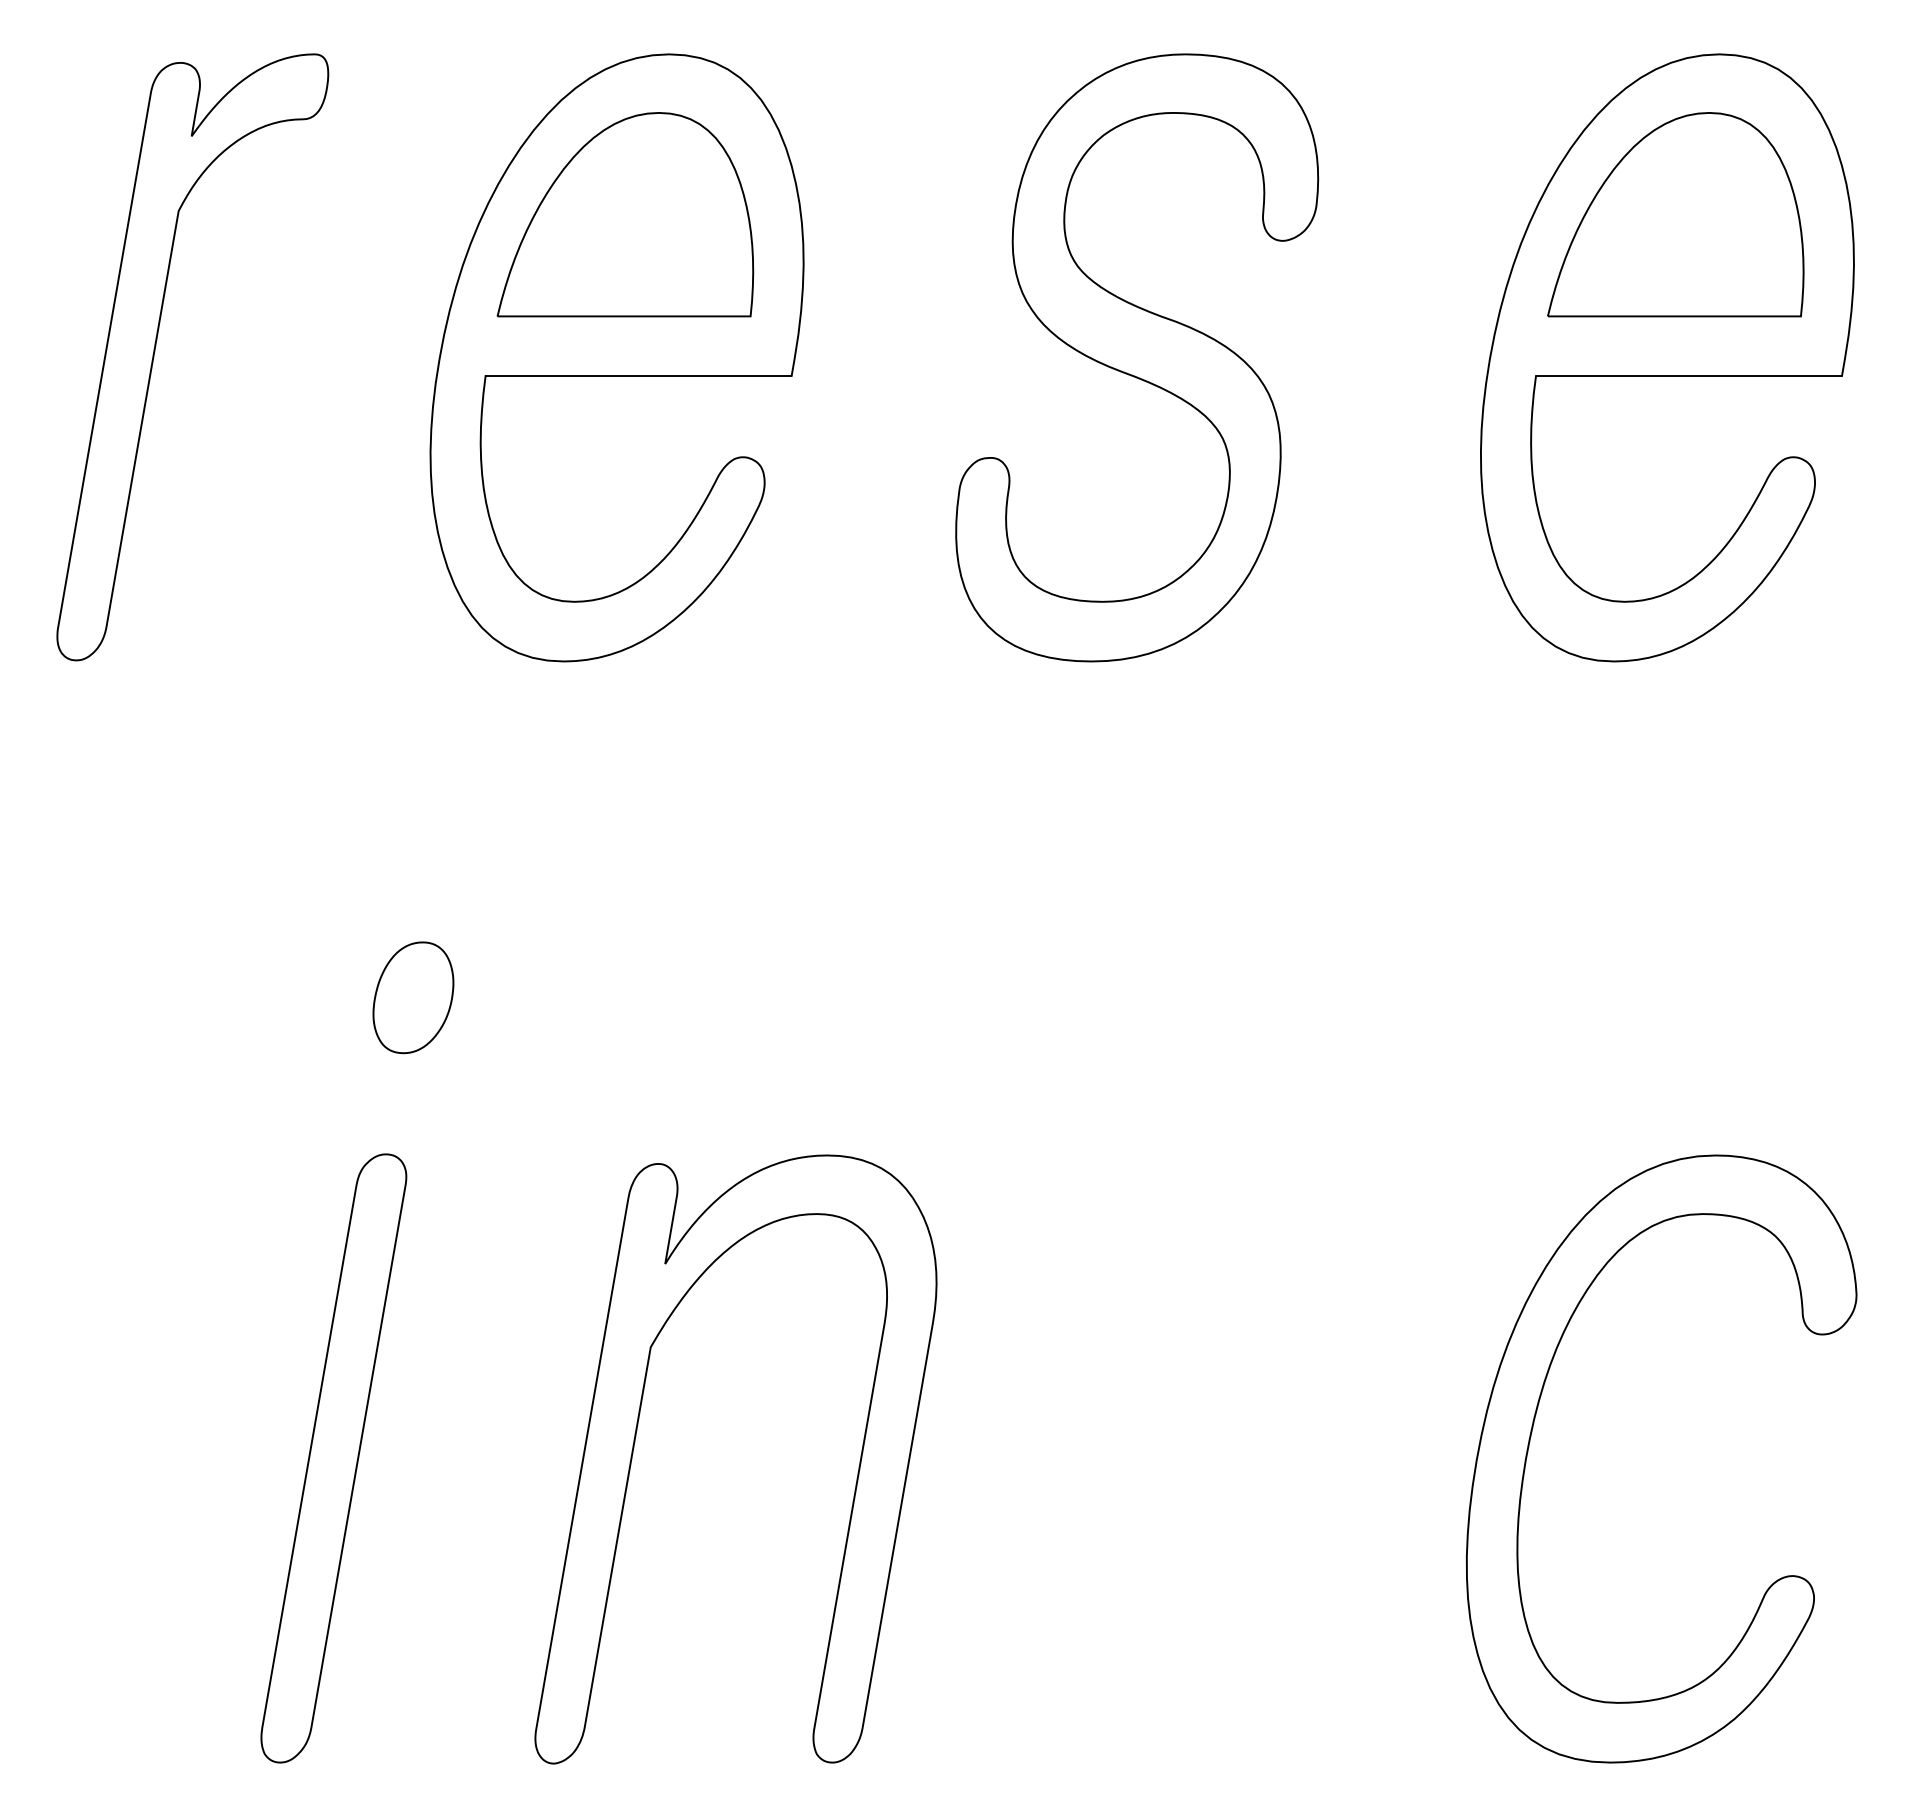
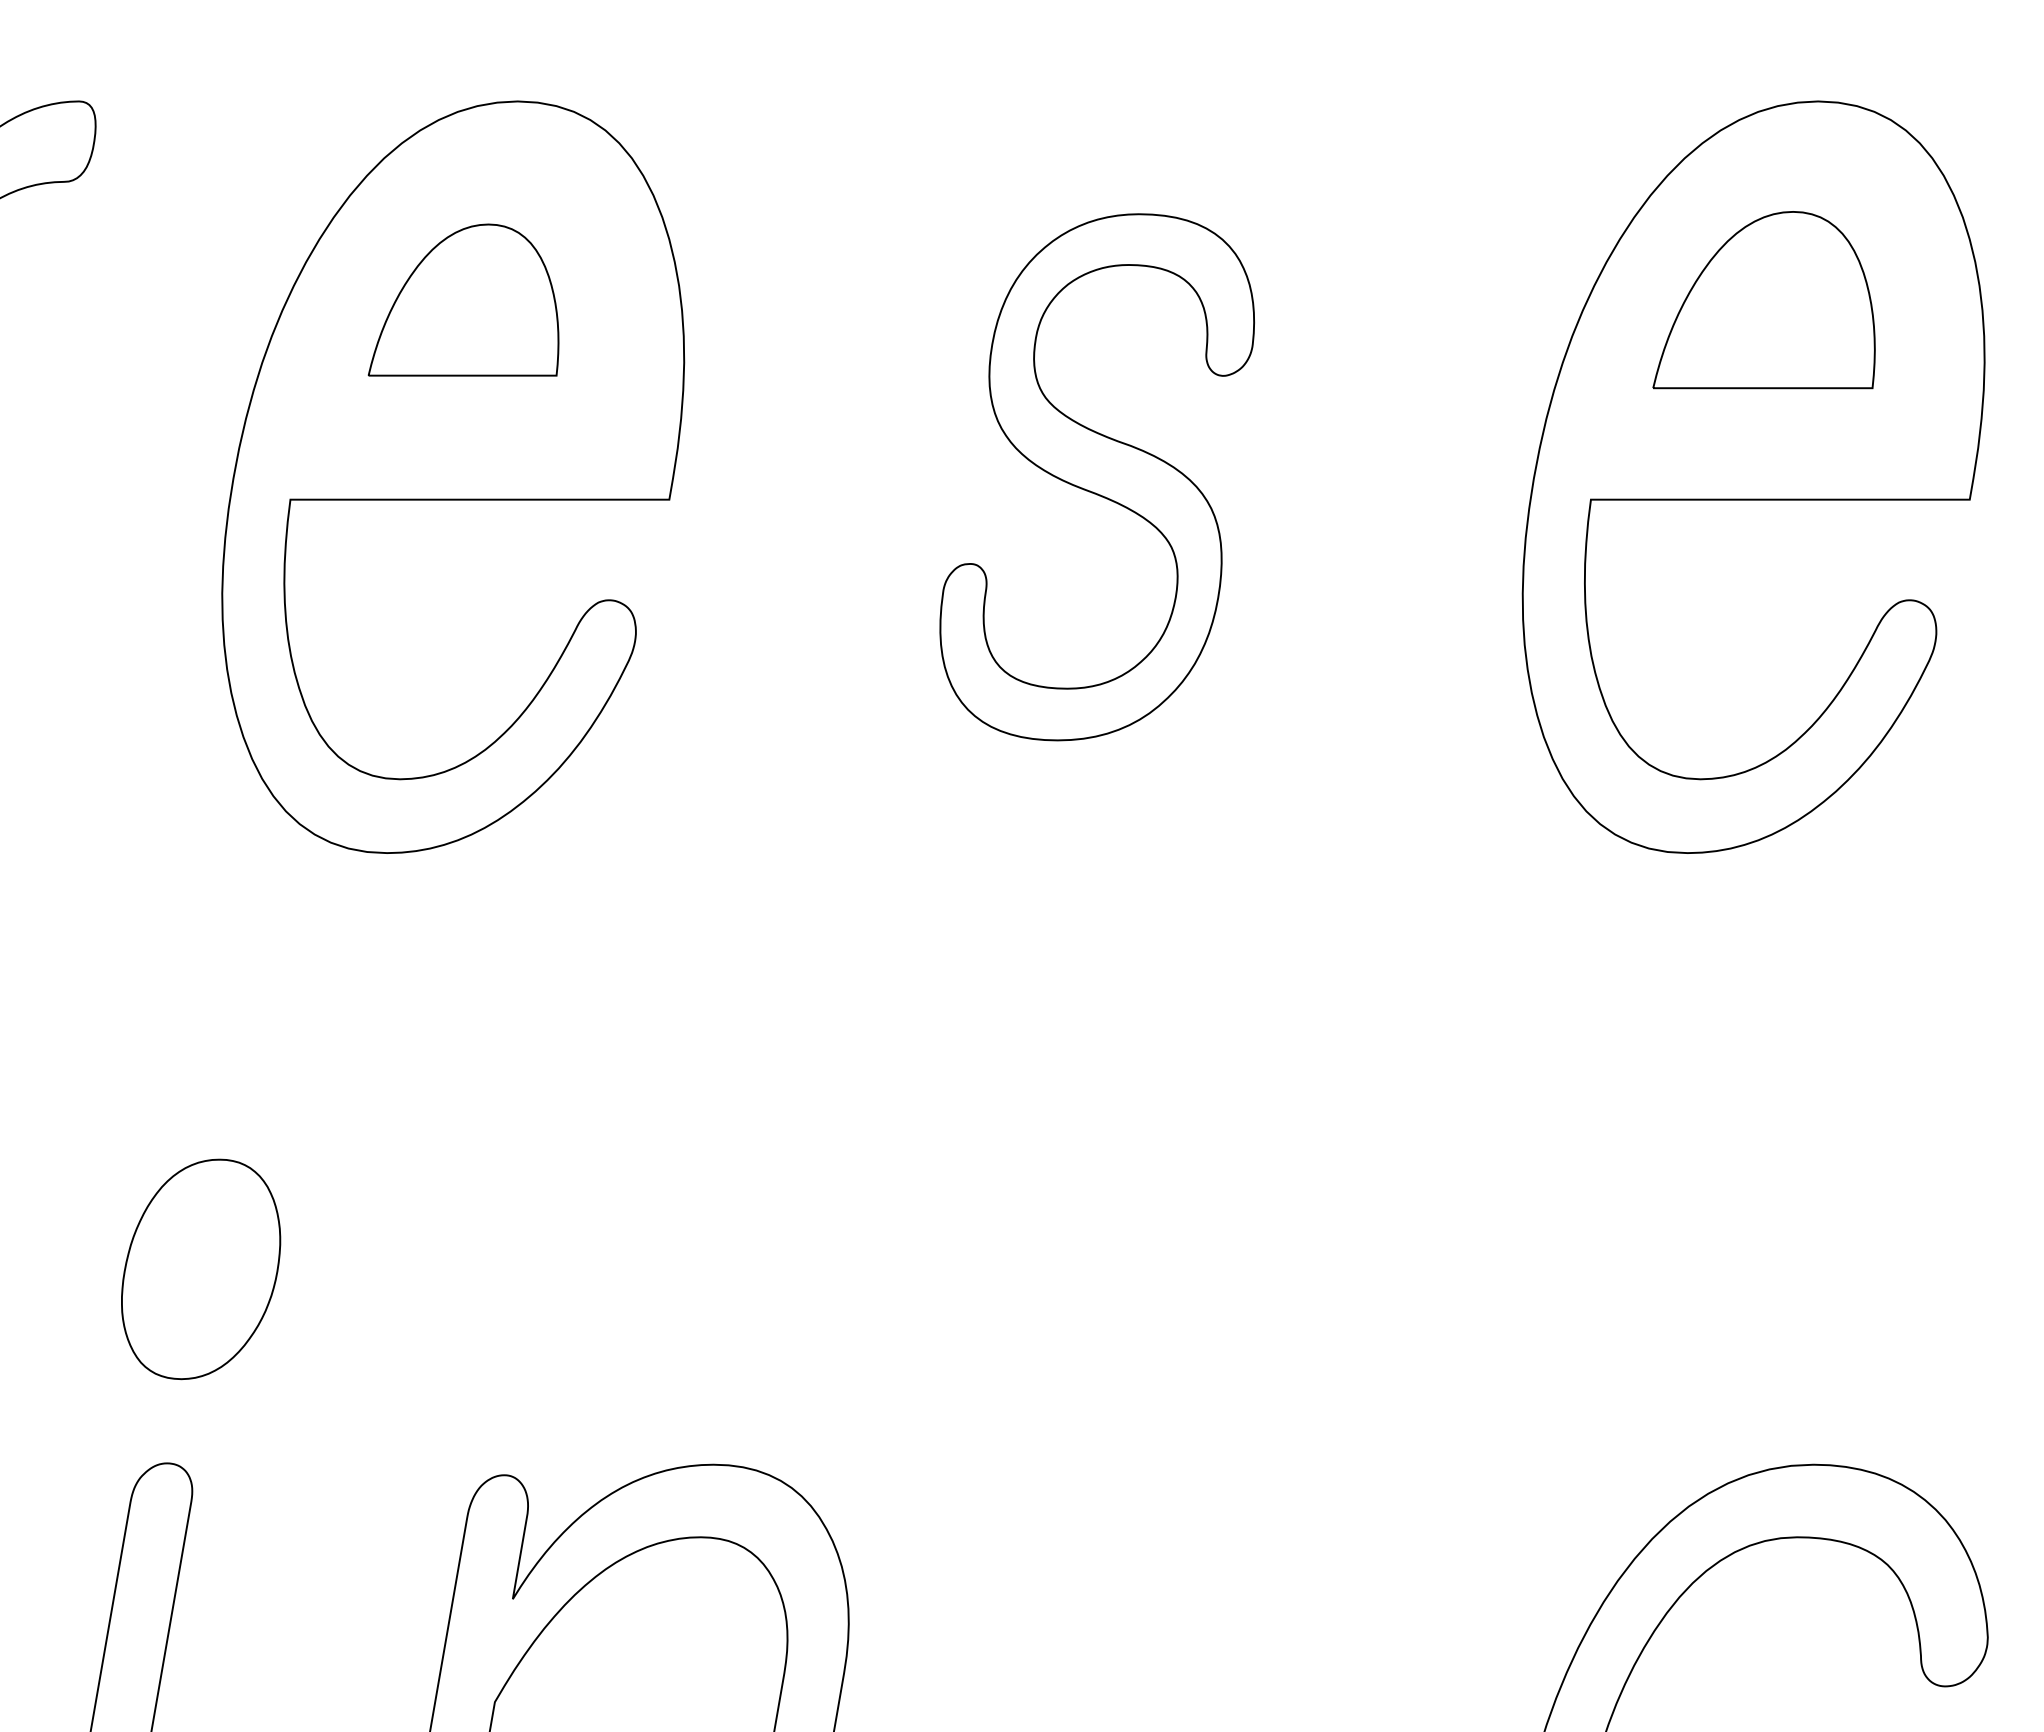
part: (625, 214) -> (463, 299), size x0.6
part: (1675, 214) -> (1763, 299), size x0.7
part: (1137, 357) -> (1097, 476), size x0.7
part: (413, 997) -> (201, 1269), size x1.6

